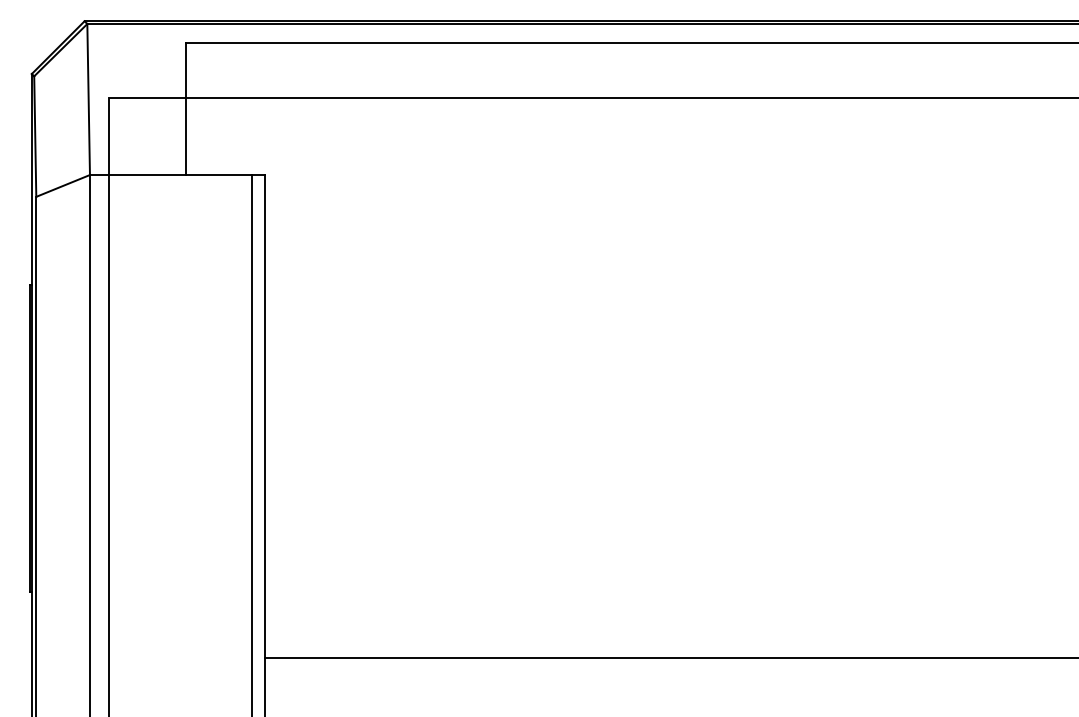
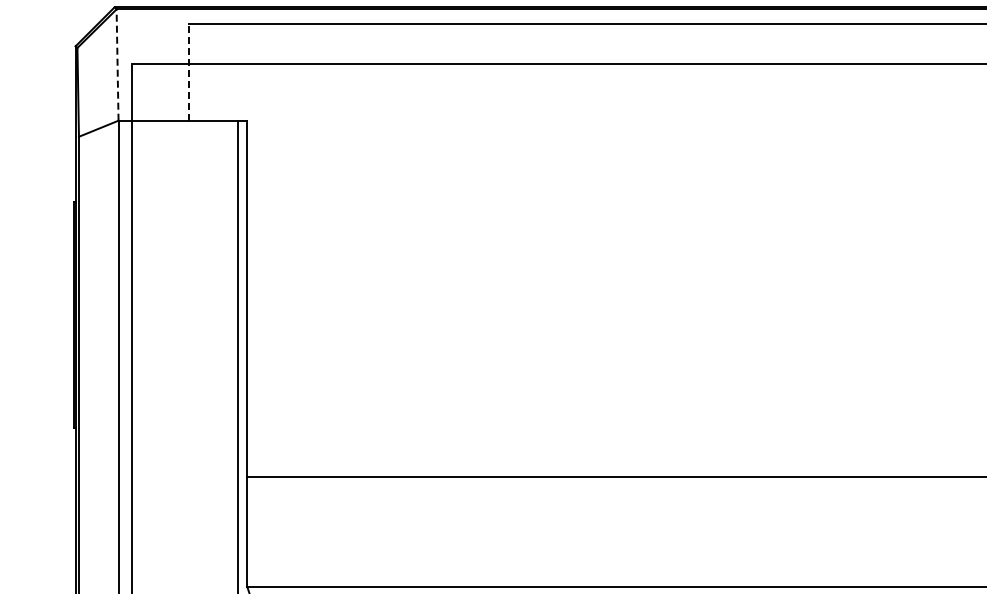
line: (88, 100) -> (117, 65), solid -> dashed
line: (186, 109) -> (189, 72), solid -> dashed

